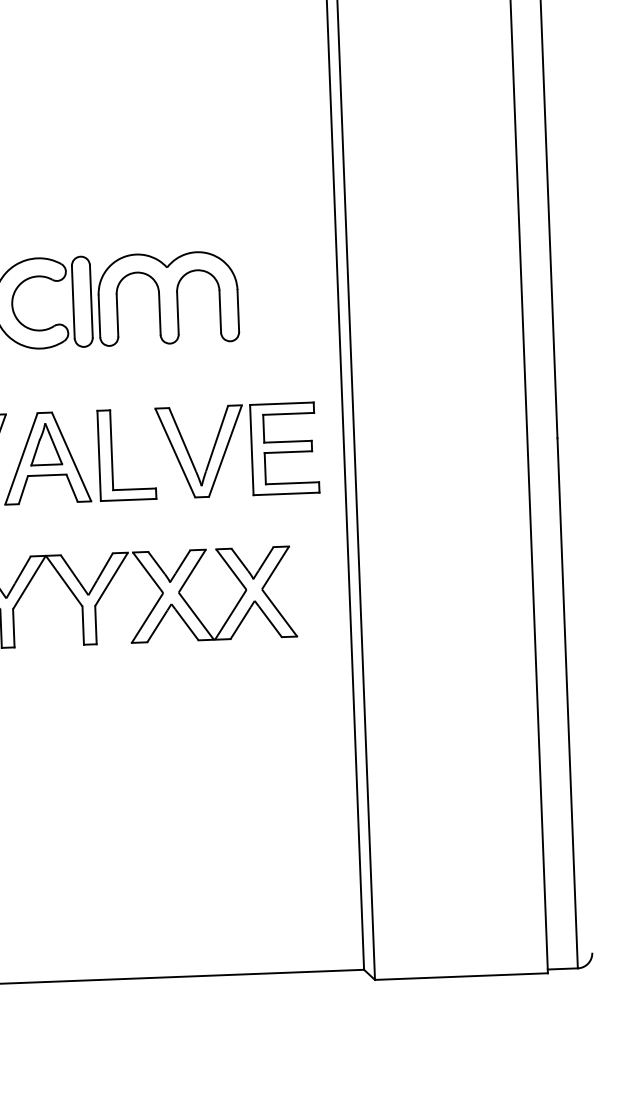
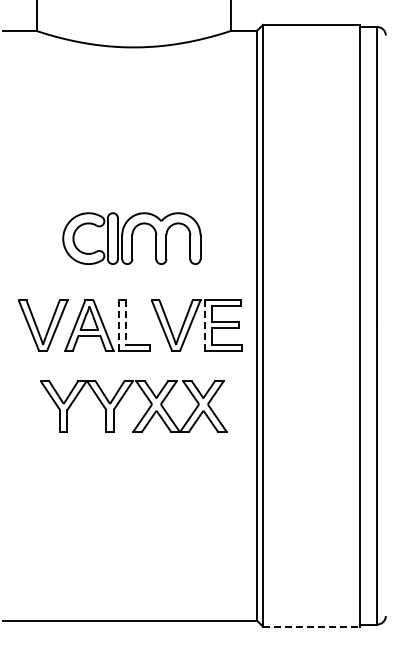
line: (252, 449) -> (205, 325), solid -> dashed
line: (112, 451) -> (126, 323), solid -> dashed
line: (99, 455) -> (119, 325), solid -> dashed
line: (461, 976) -> (311, 626), solid -> dashed

